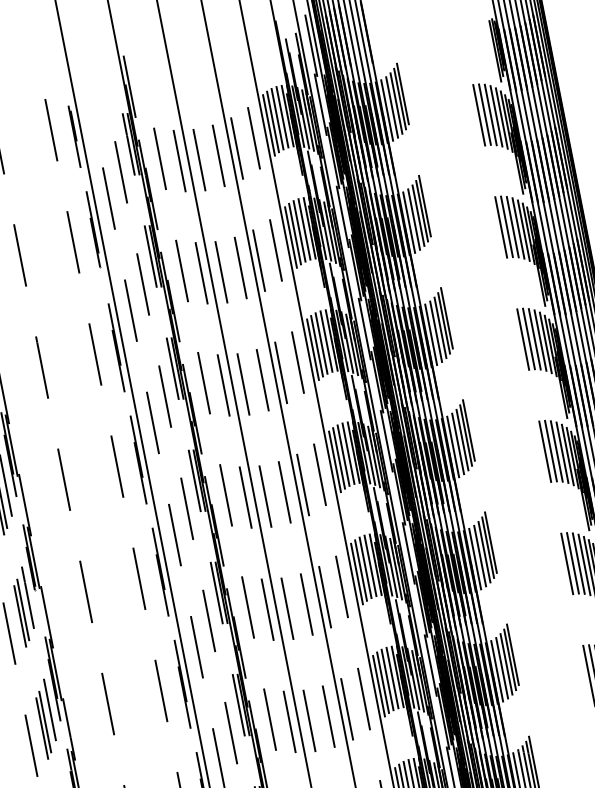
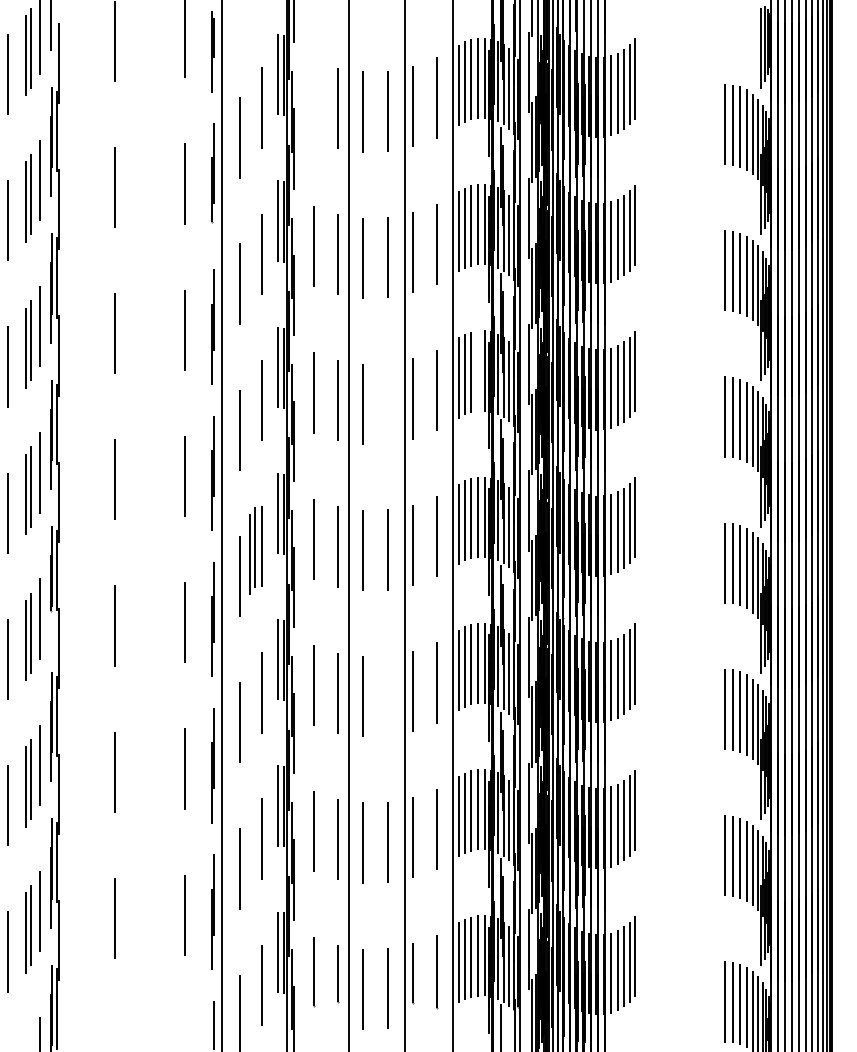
line: (159, 158) -> (313, 100), removed
line: (326, 341) -> (477, 370), removed
line: (262, 379) -> (388, 403), removed
part: (180, 513) -> (252, 550), added
line: (306, 603) -> (388, 695), removed

